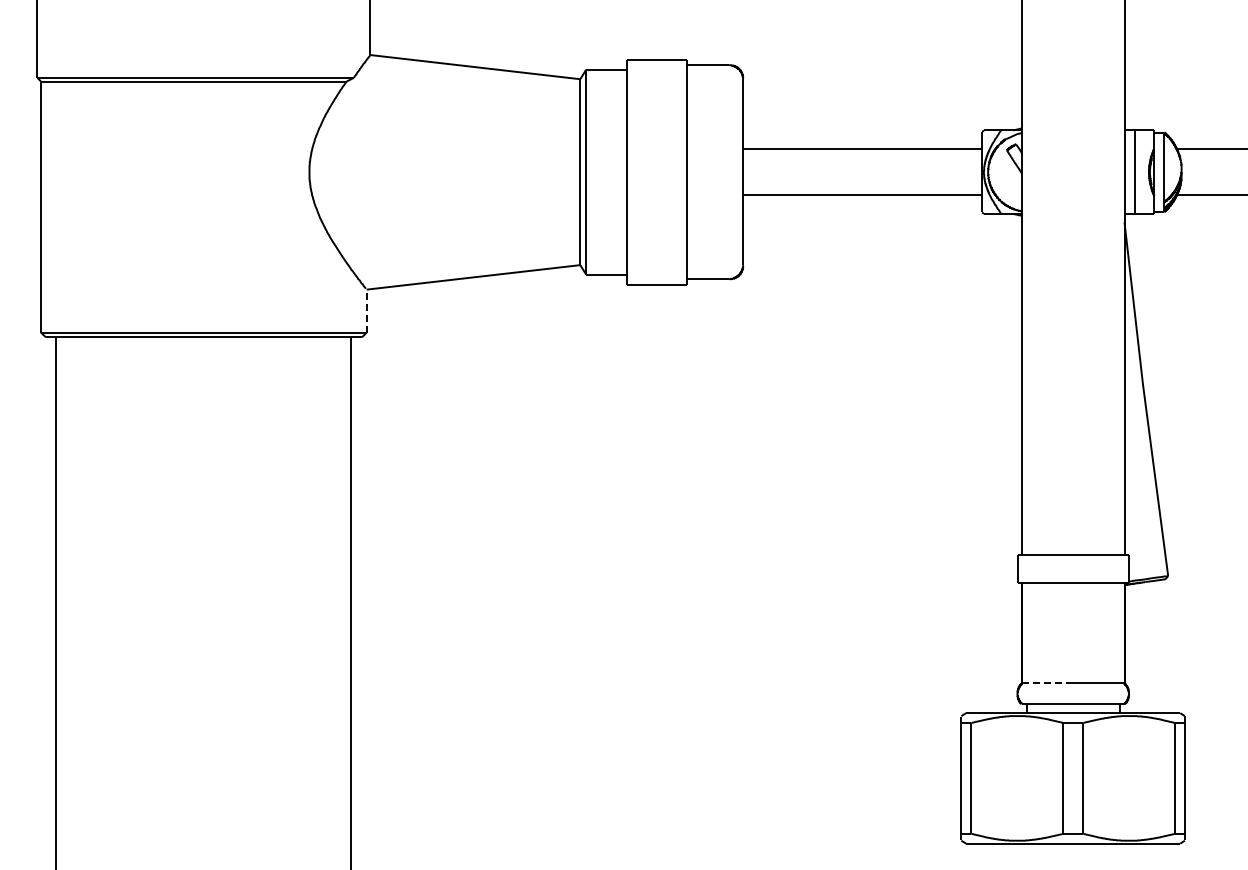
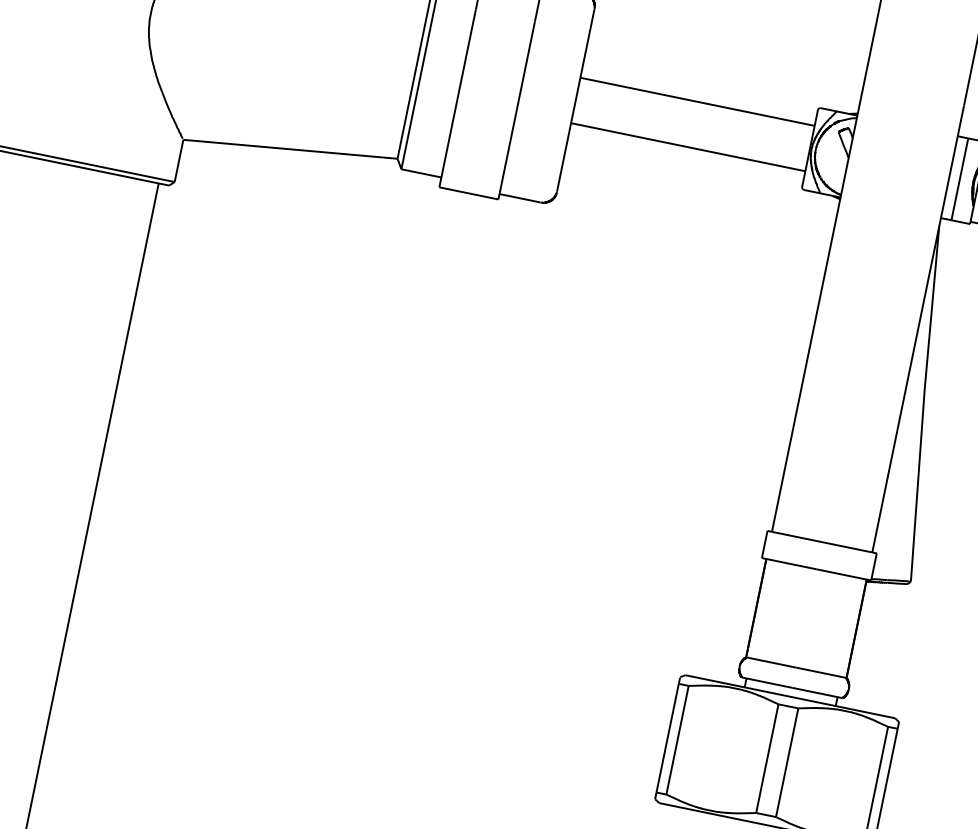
line: (366, 311) -> (178, 161), dashed -> solid
line: (1047, 683) -> (771, 662), dashed -> solid

